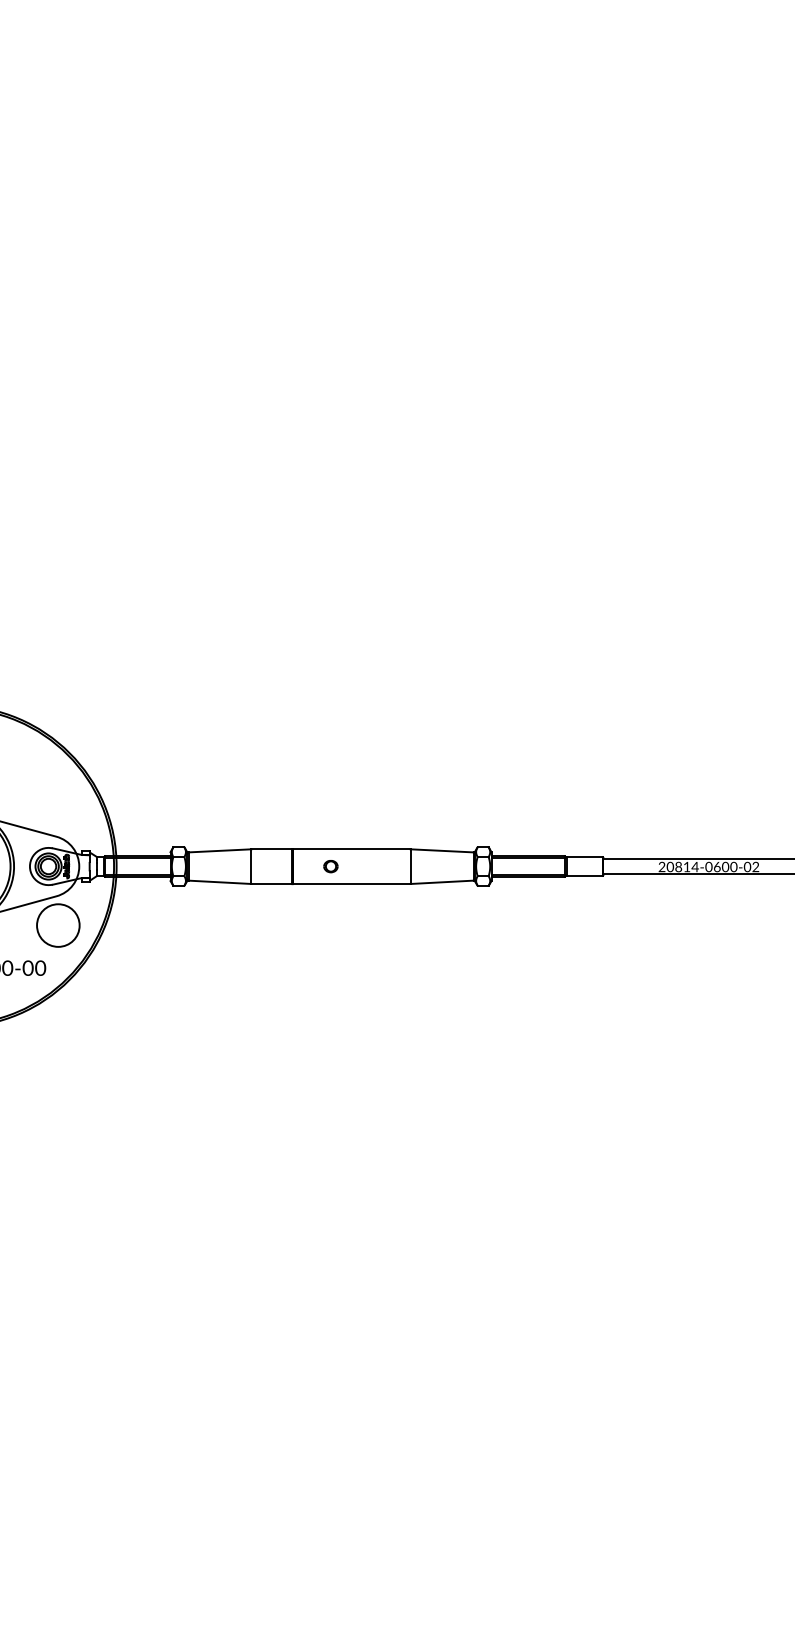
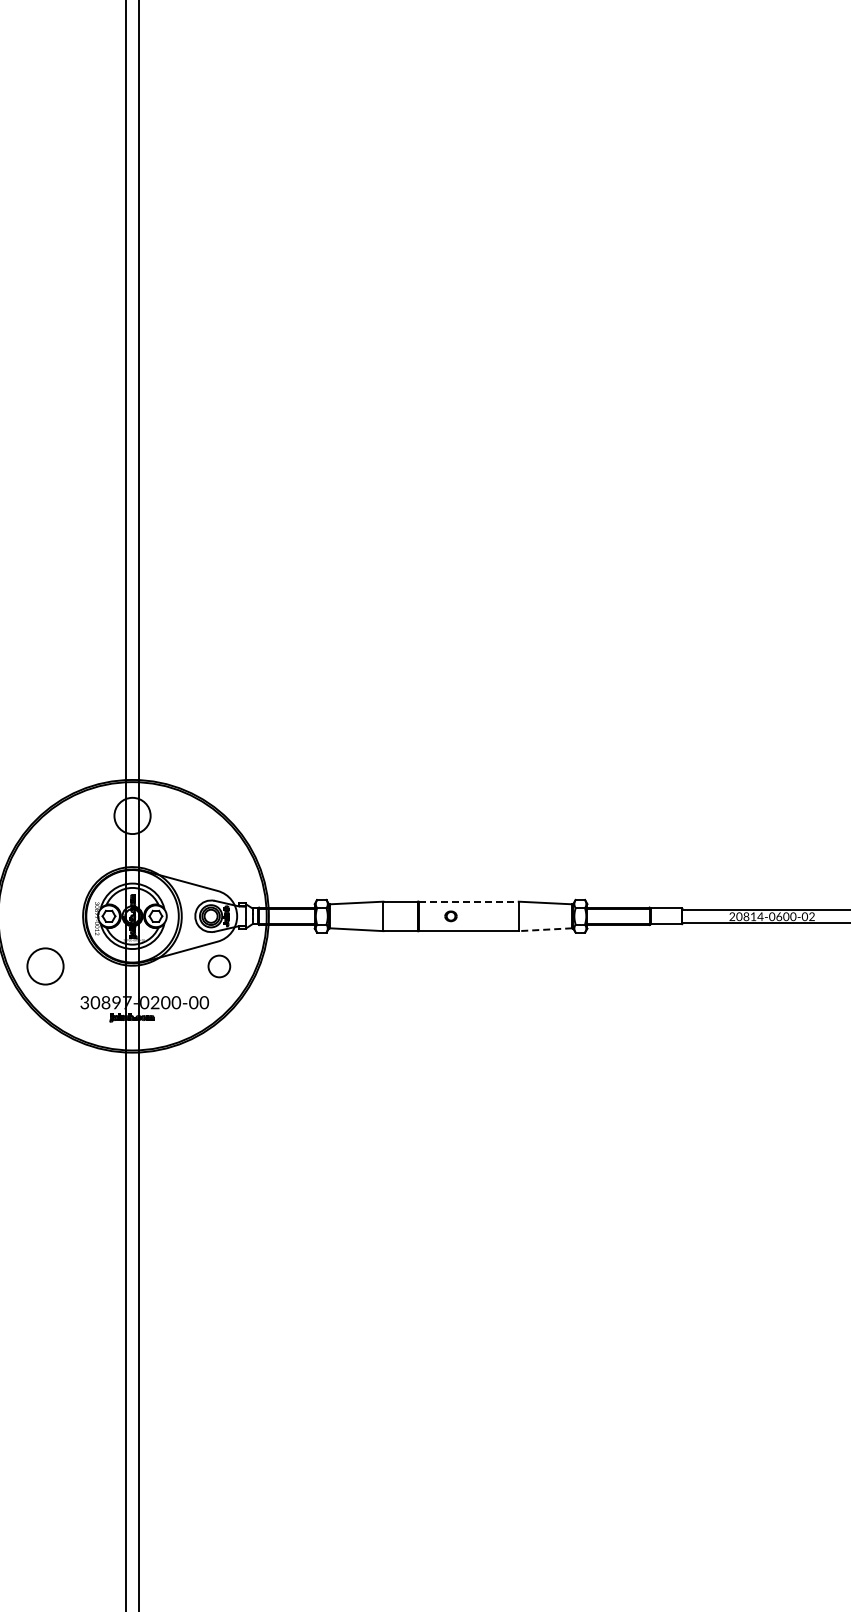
line: (351, 849) -> (468, 901), solid -> dashed
line: (442, 882) -> (545, 929), solid -> dashed
circle: (58, 925) -> (219, 966), size x0.6

